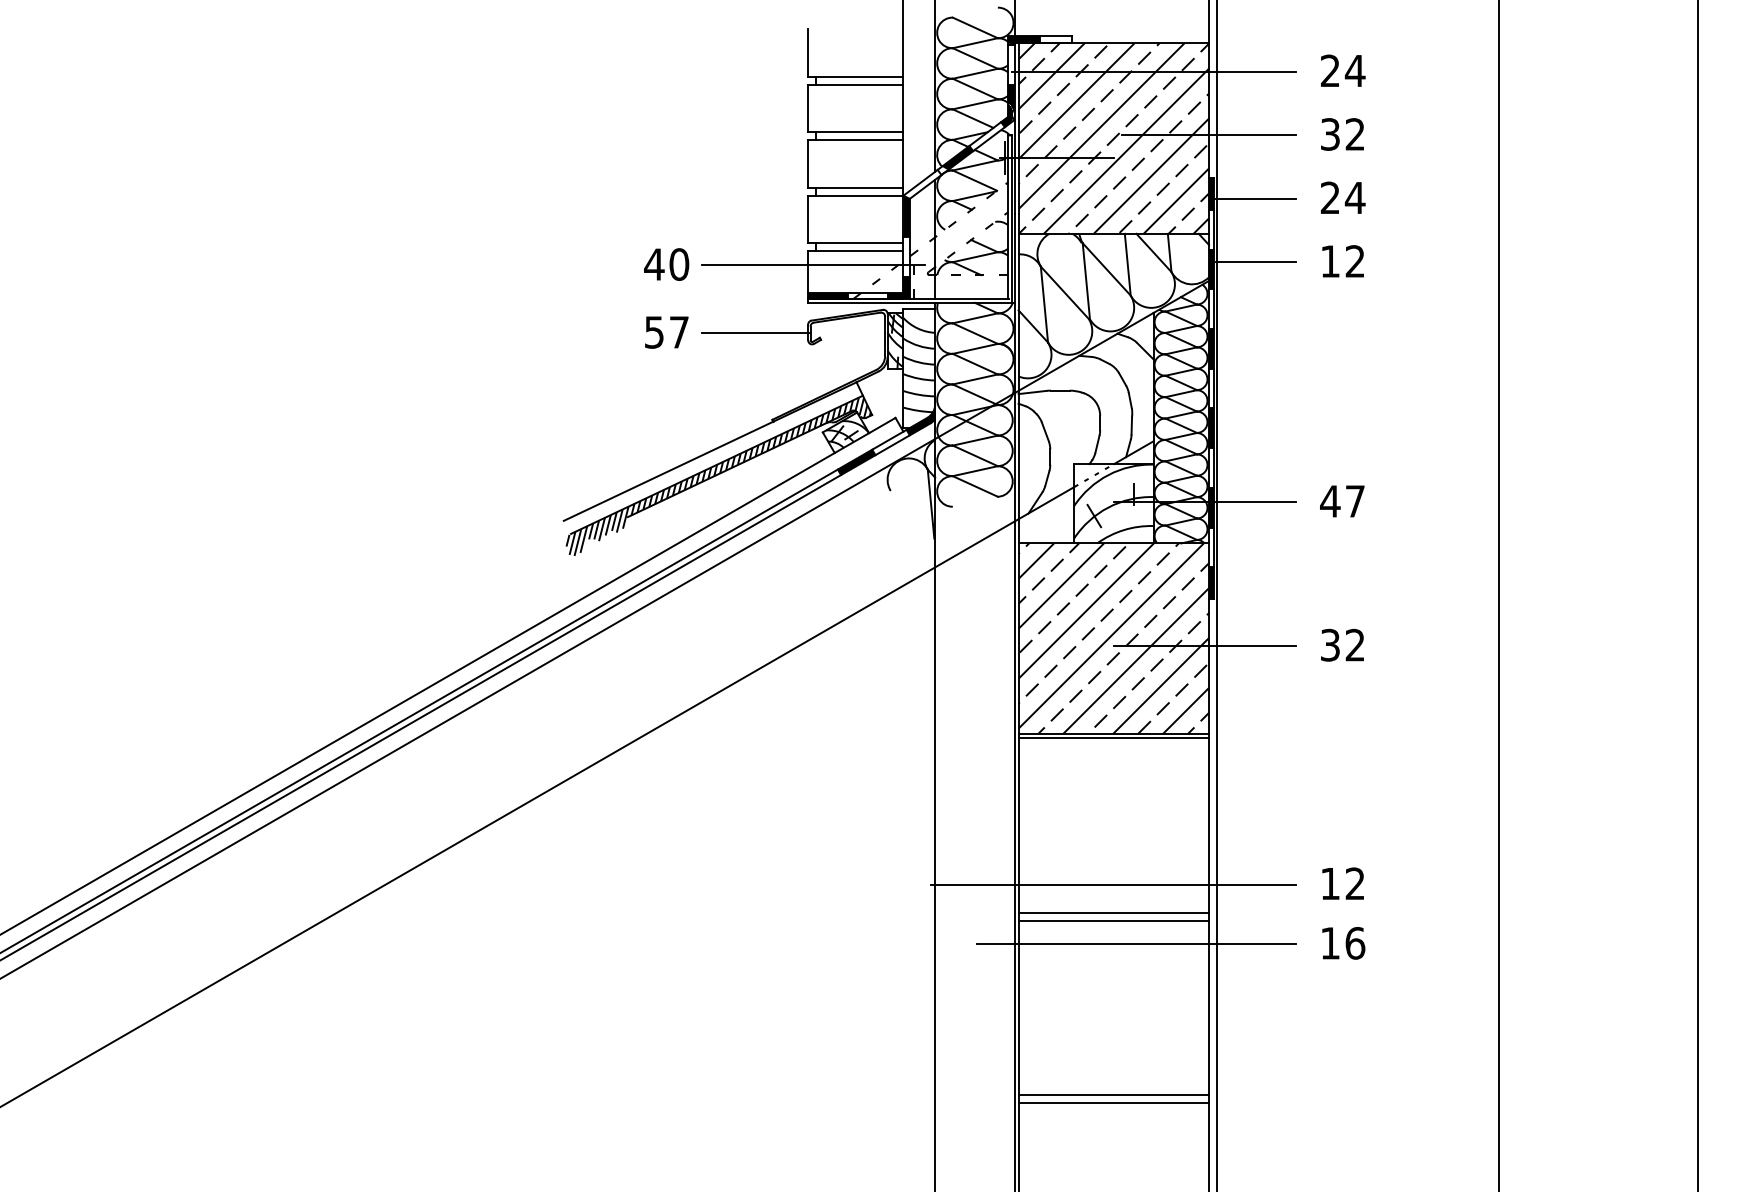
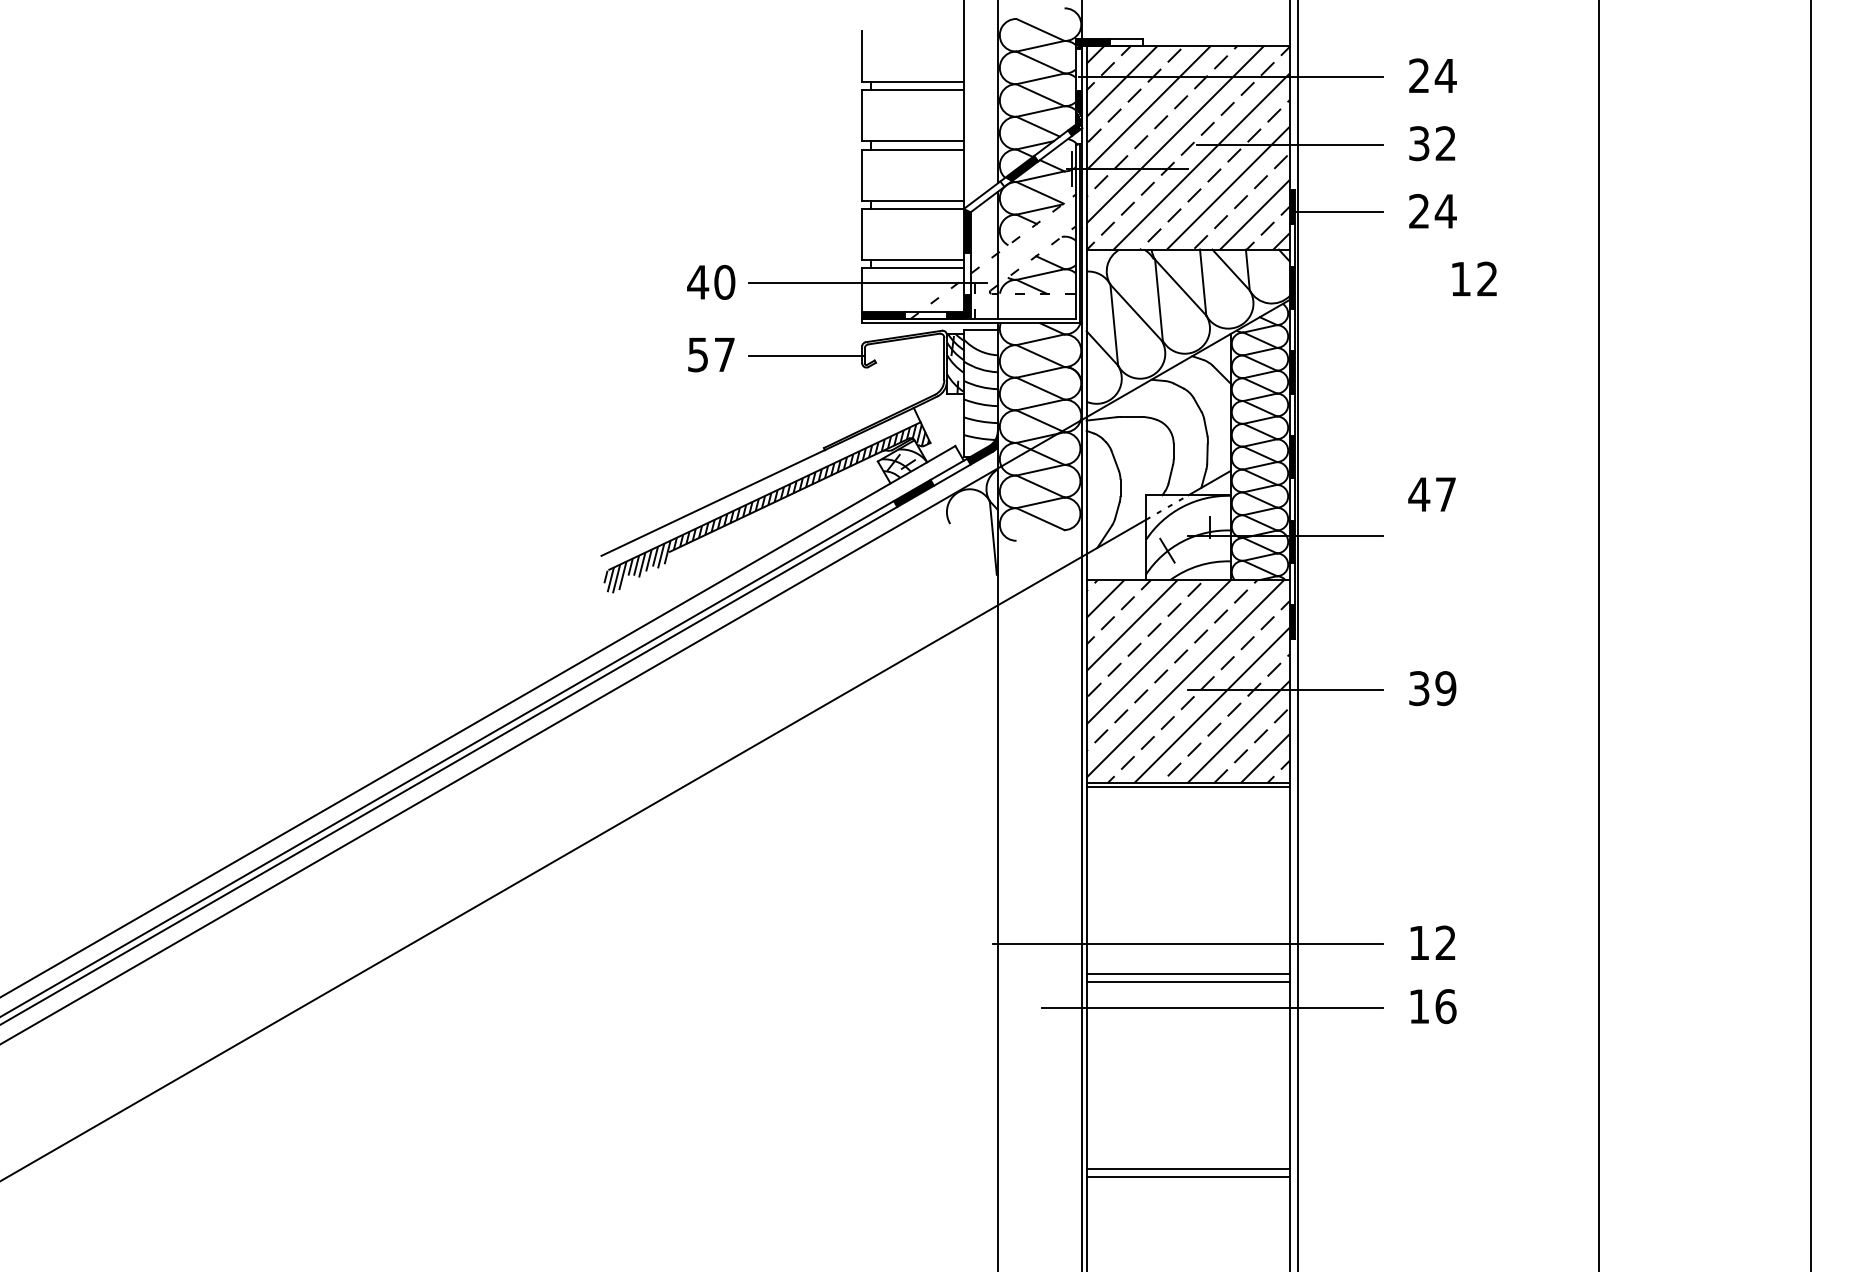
text: (1342, 261) -> (1473, 279), moved
line: (1256, 262) -> (1340, 280), removed
text: (1342, 501) -> (1432, 494), moved
text: (1355, 645) -> (1446, 688), 32 -> 39

